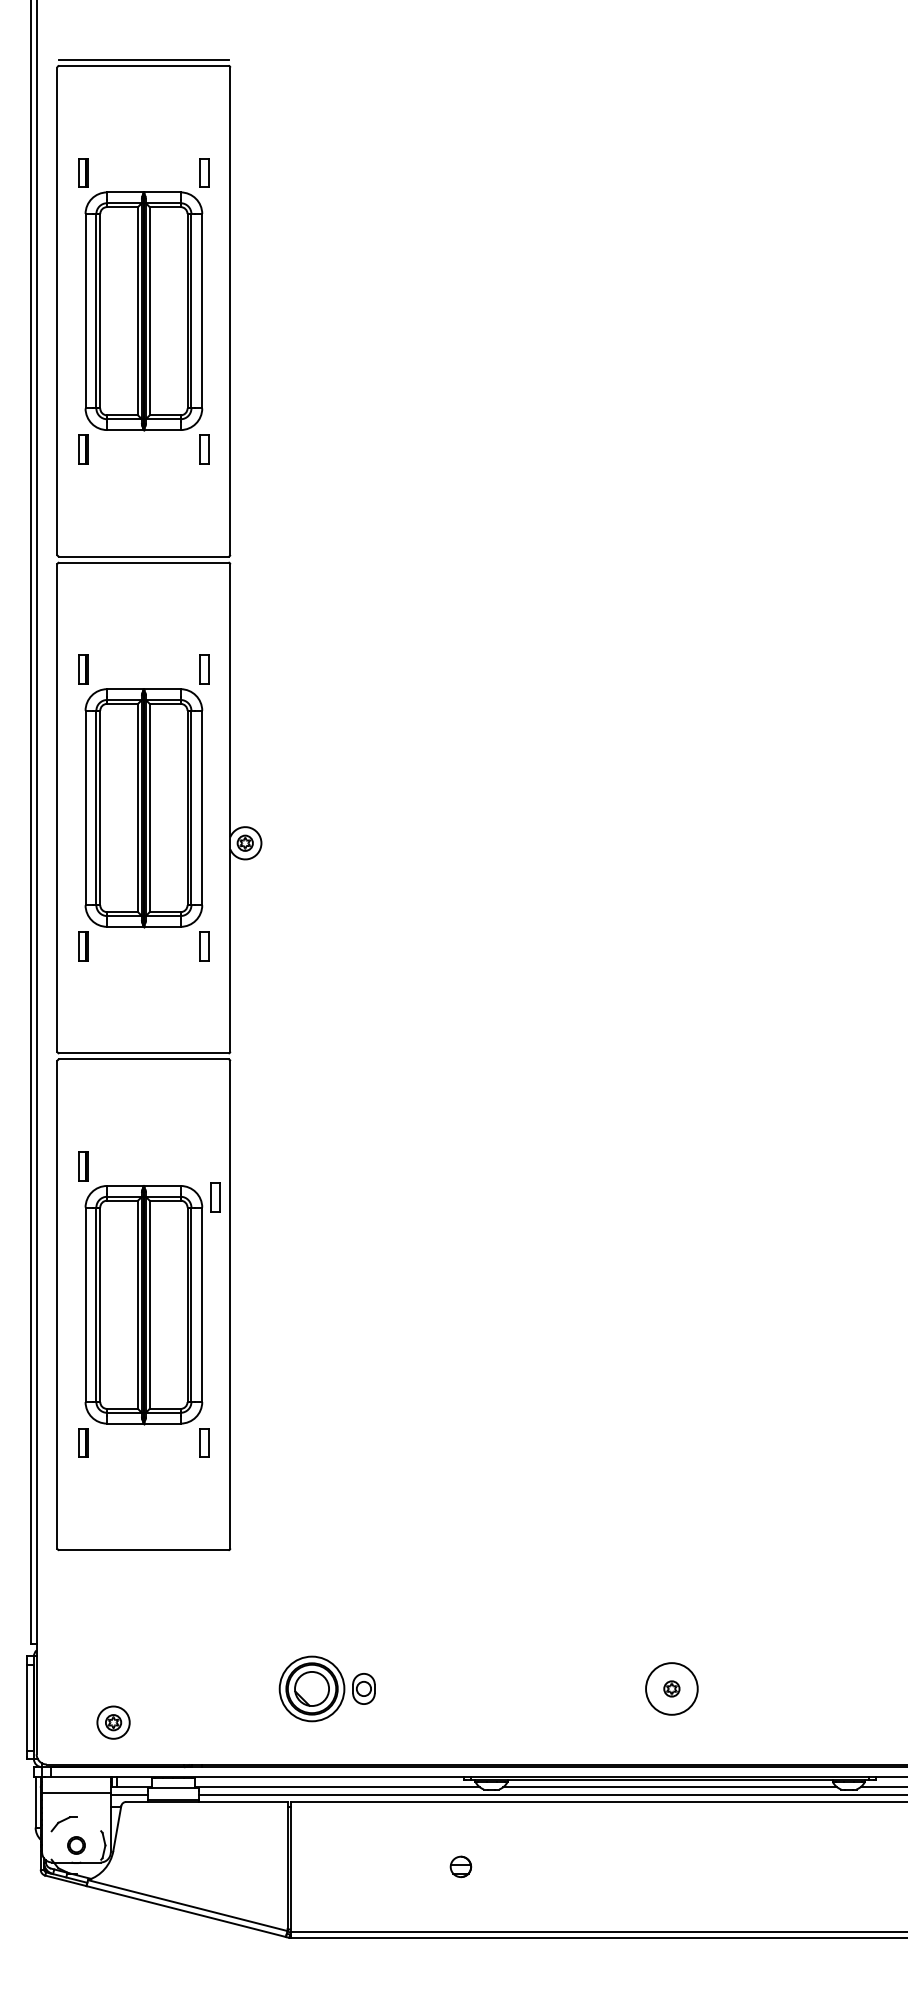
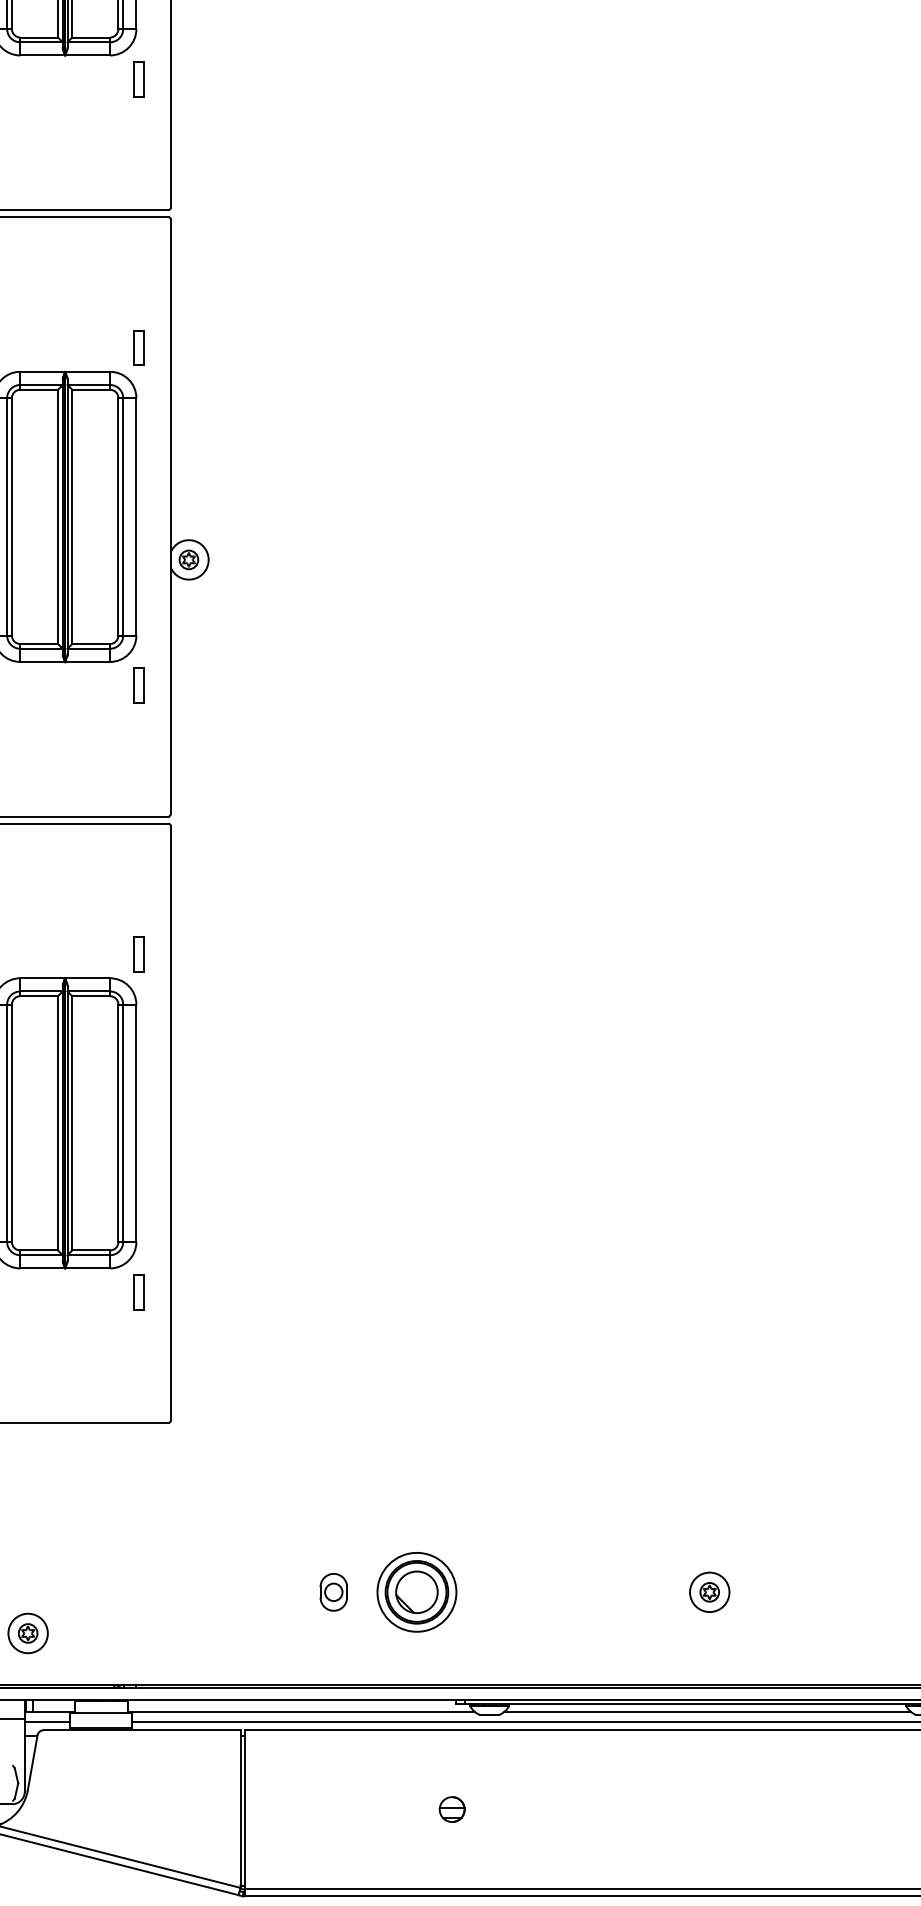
part: (215, 1197) -> (139, 954), moved
part: (311, 1688) -> (416, 1591), moved
circle: (671, 1688) -> (709, 1591), size x0.62

